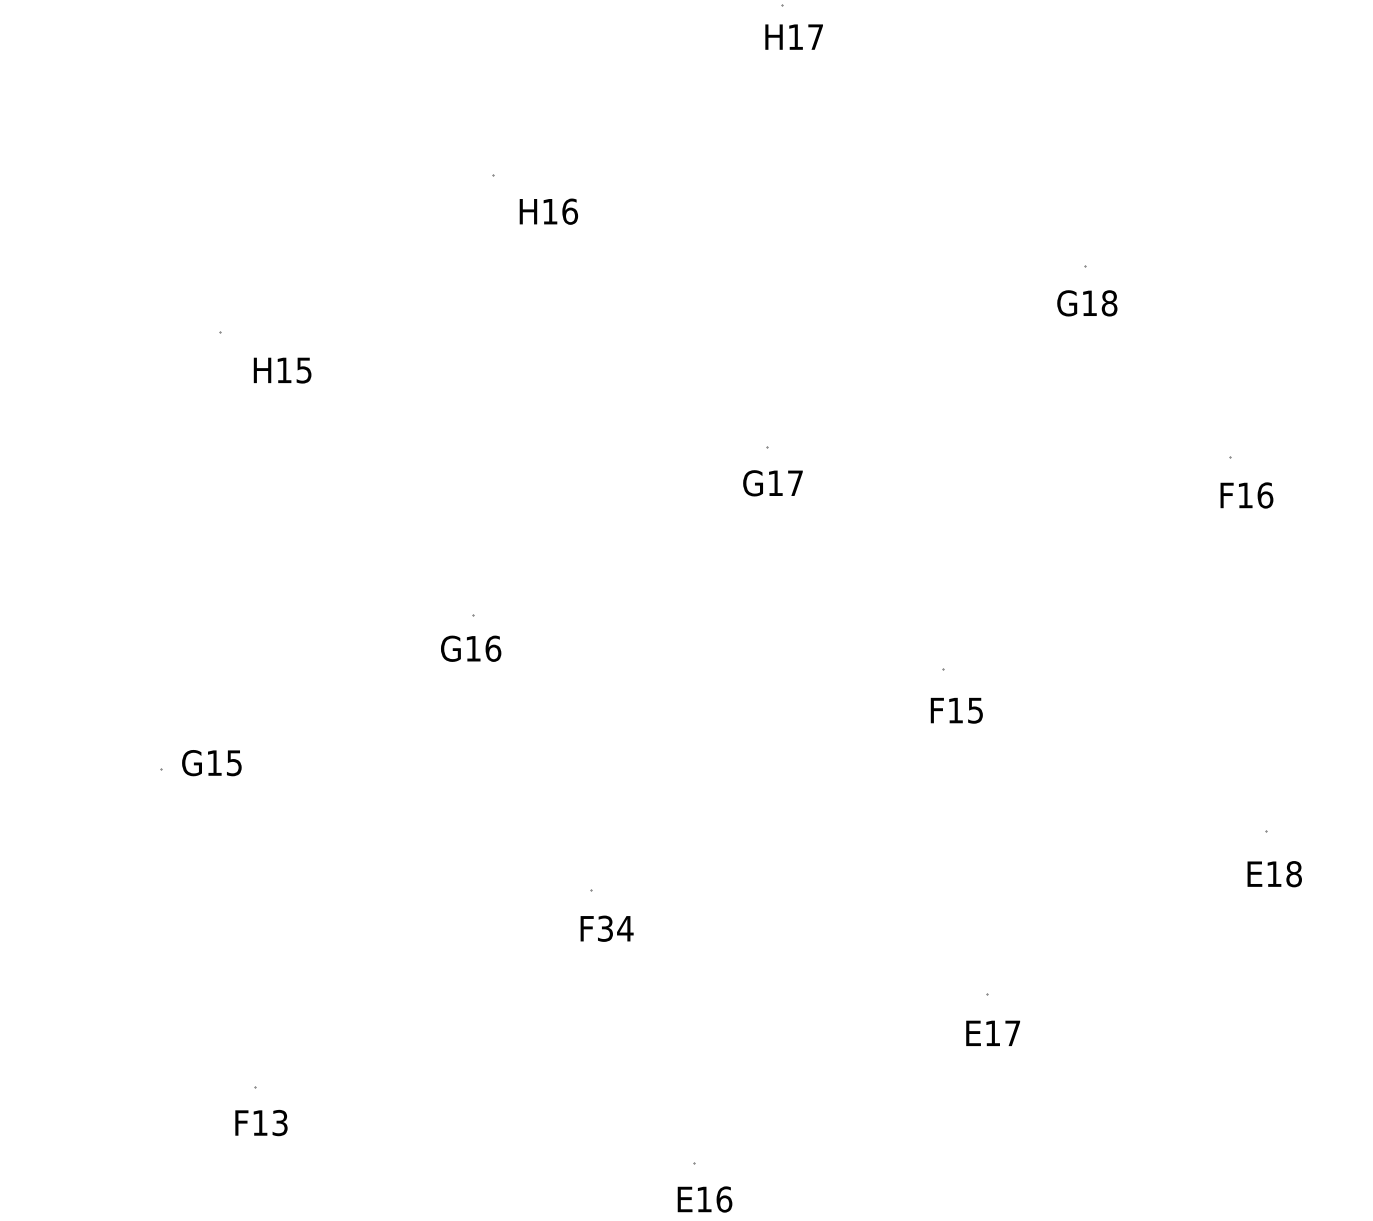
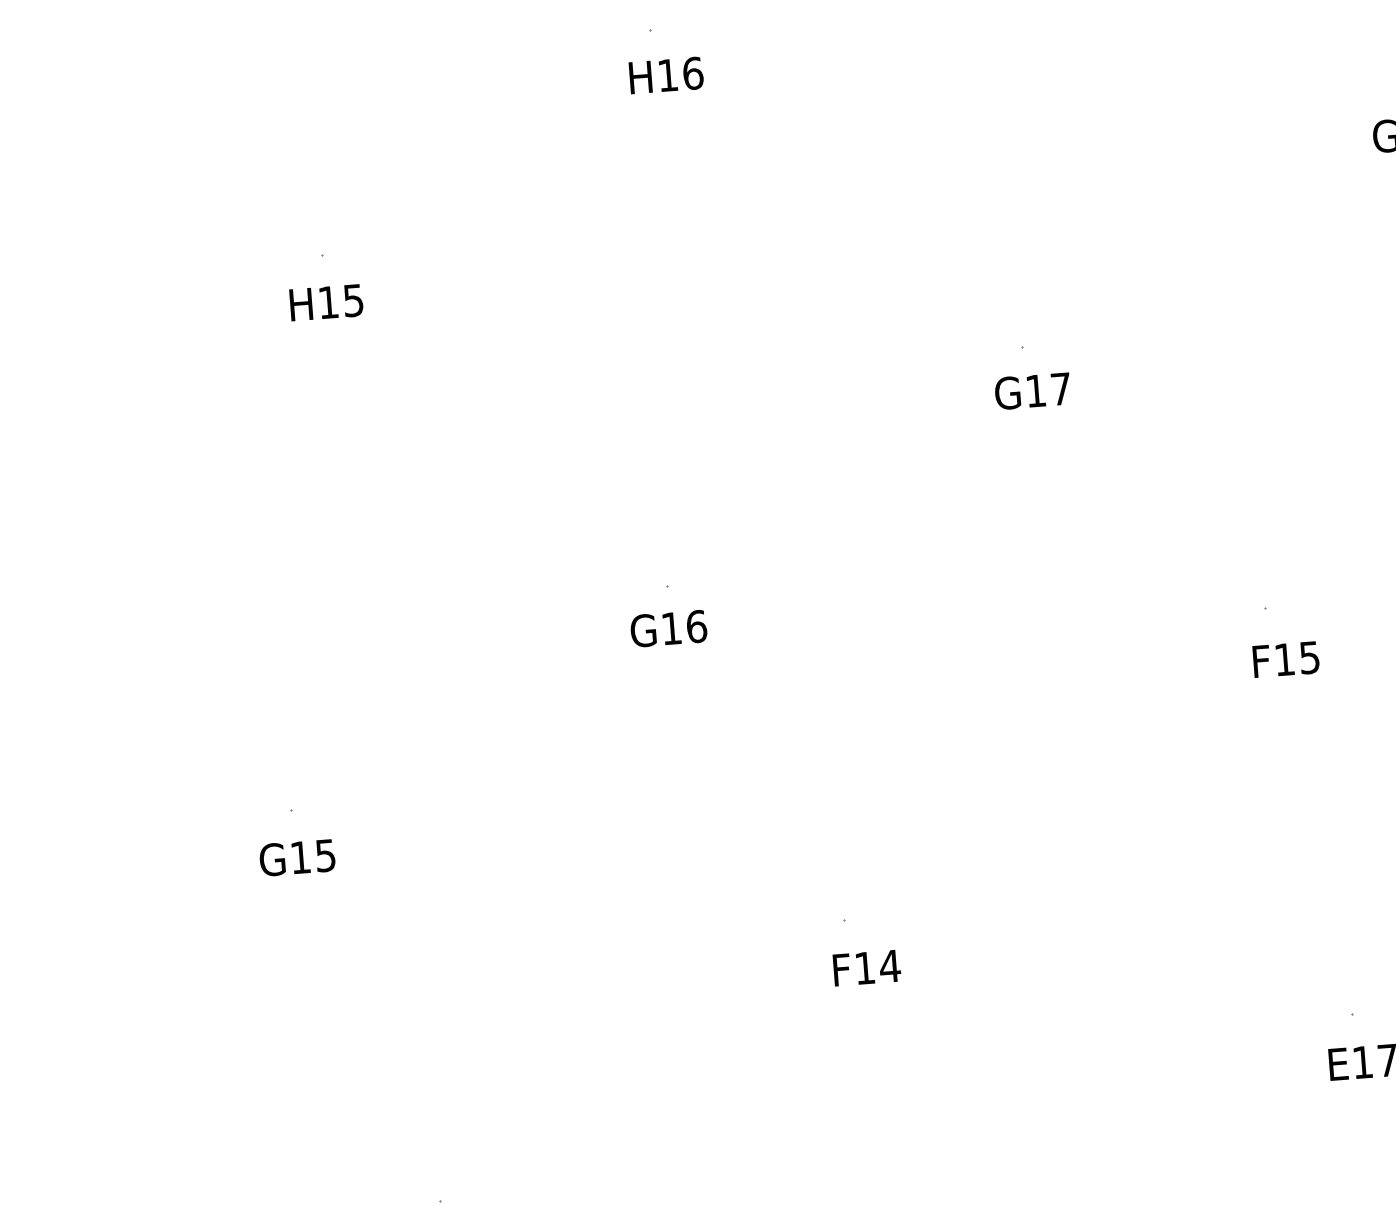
text: (548, 211) -> (665, 75), moved
text: (282, 370) -> (326, 302), moved
text: (211, 763) -> (296, 858), moved
text: (605, 928) -> (865, 967), F34 -> F14

